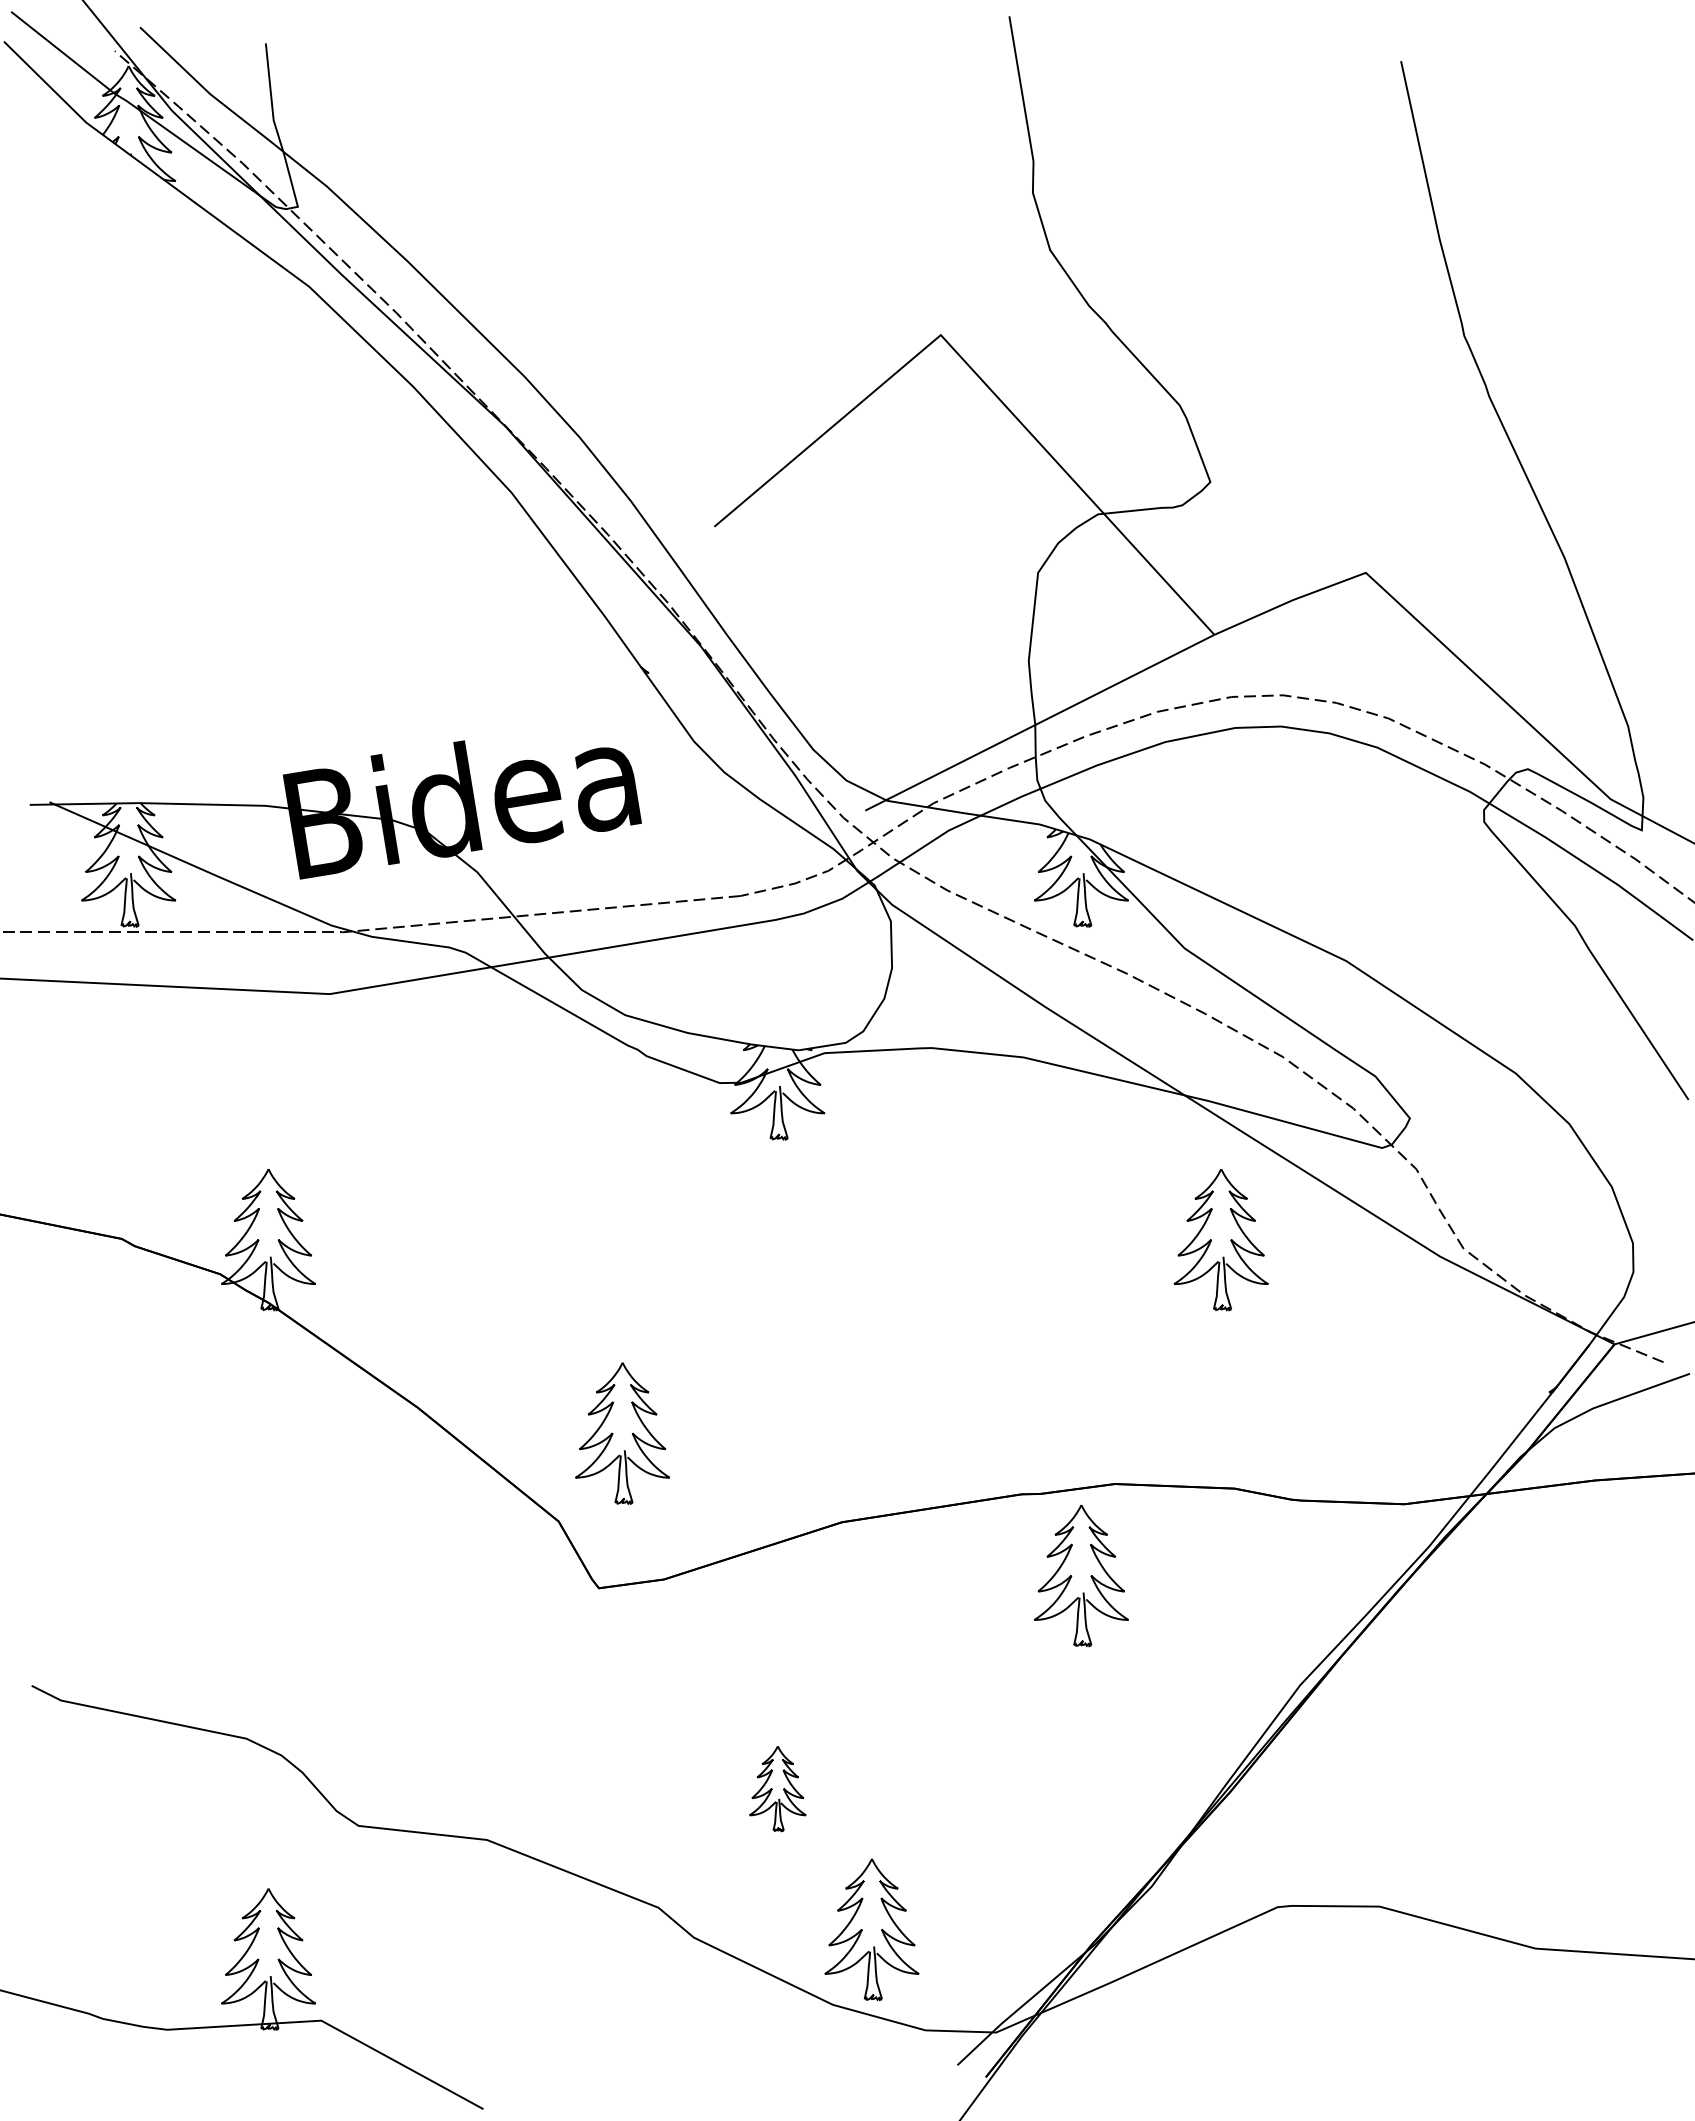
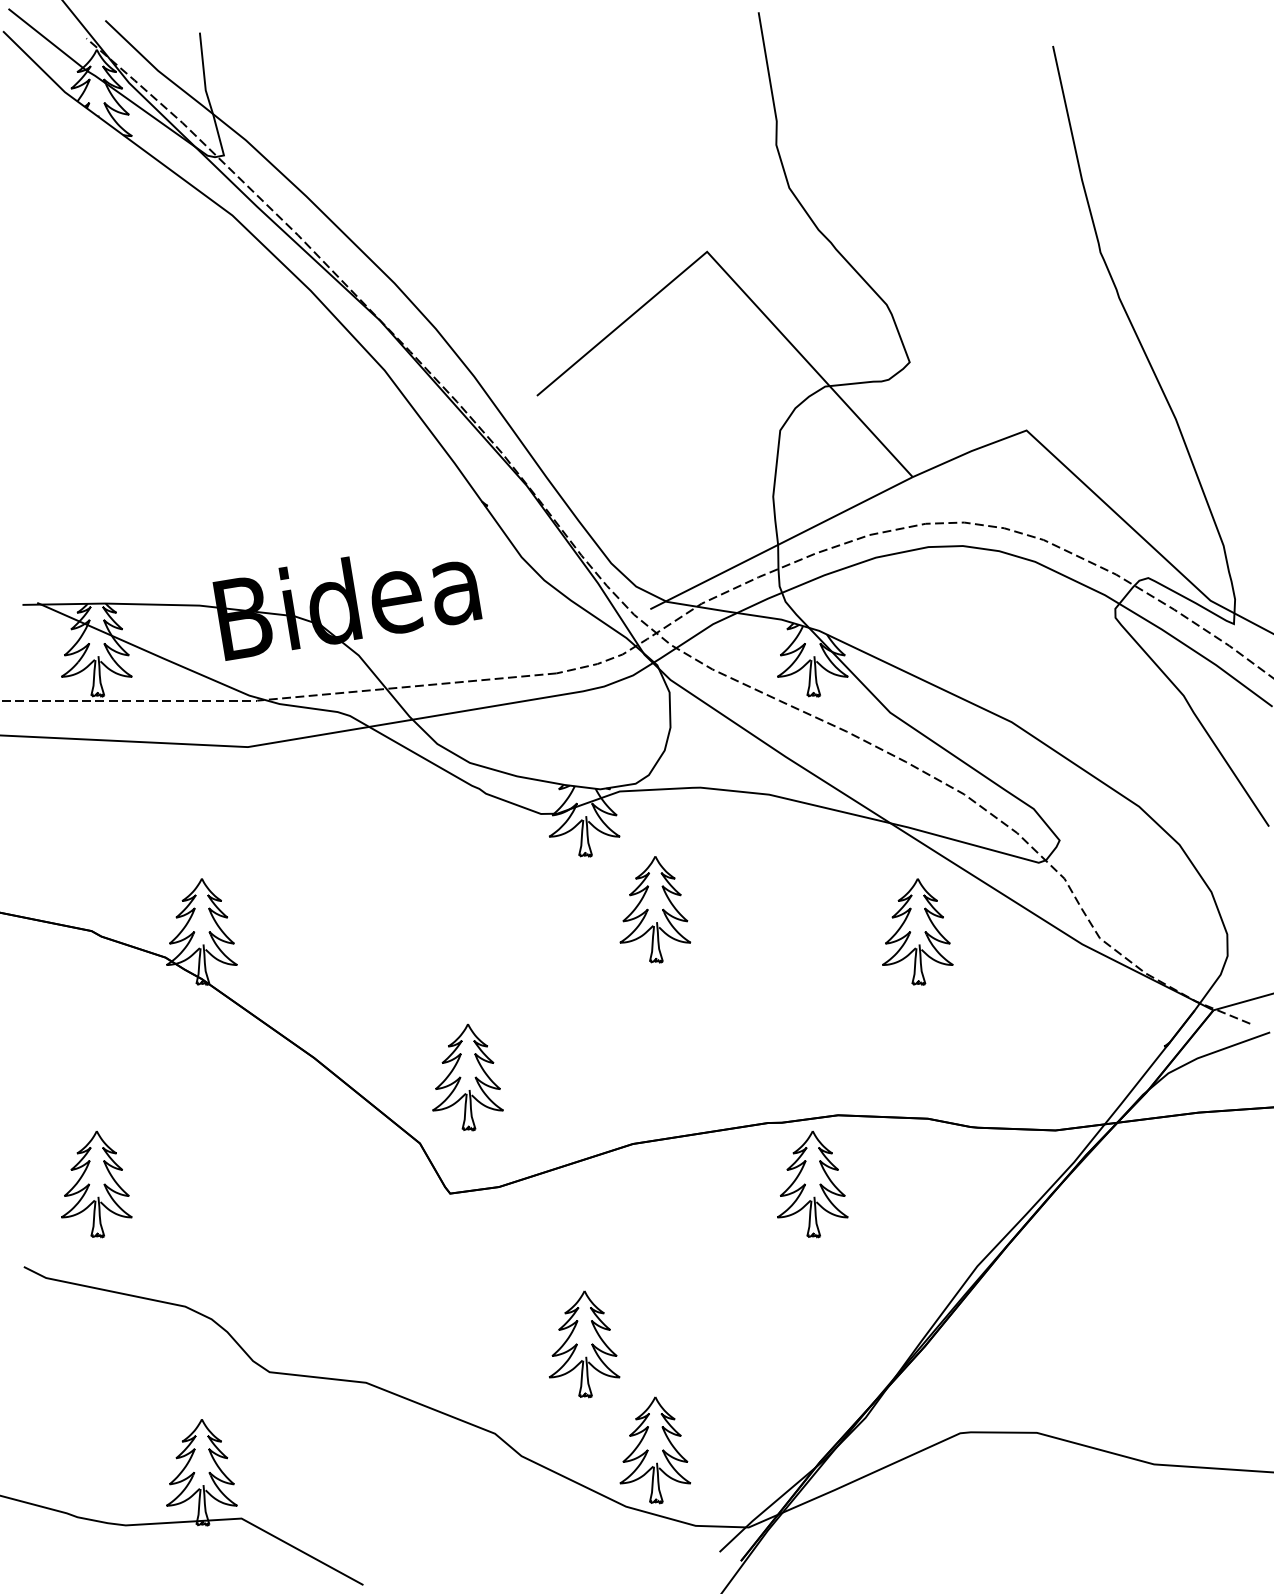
part: (871, 1210) -> (655, 909), added
part: (128, 1575) -> (96, 1184), added
part: (777, 1788) -> (584, 1344), size x1.67

